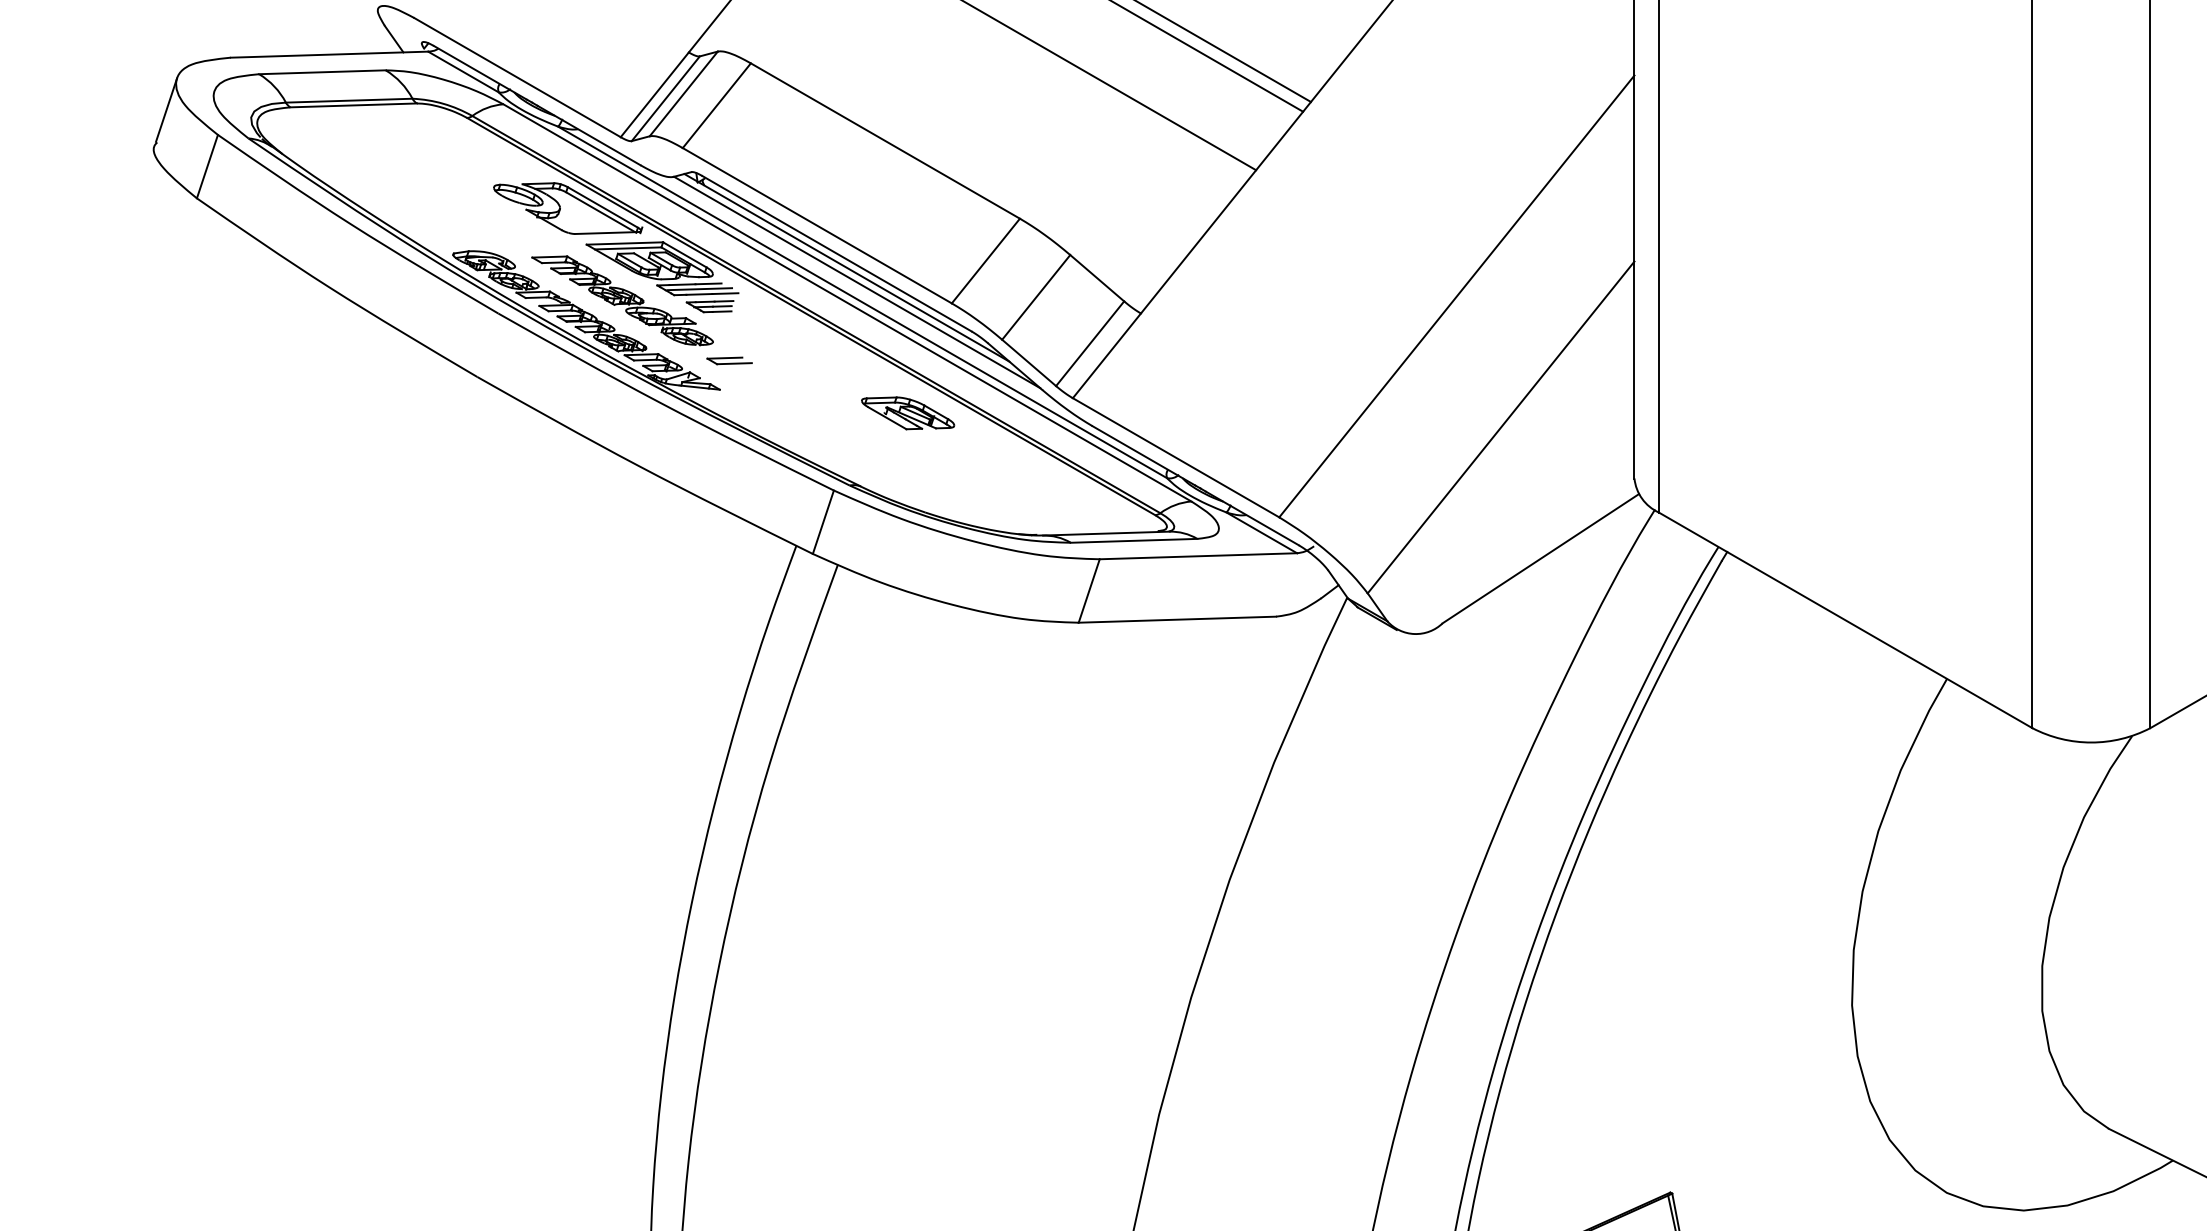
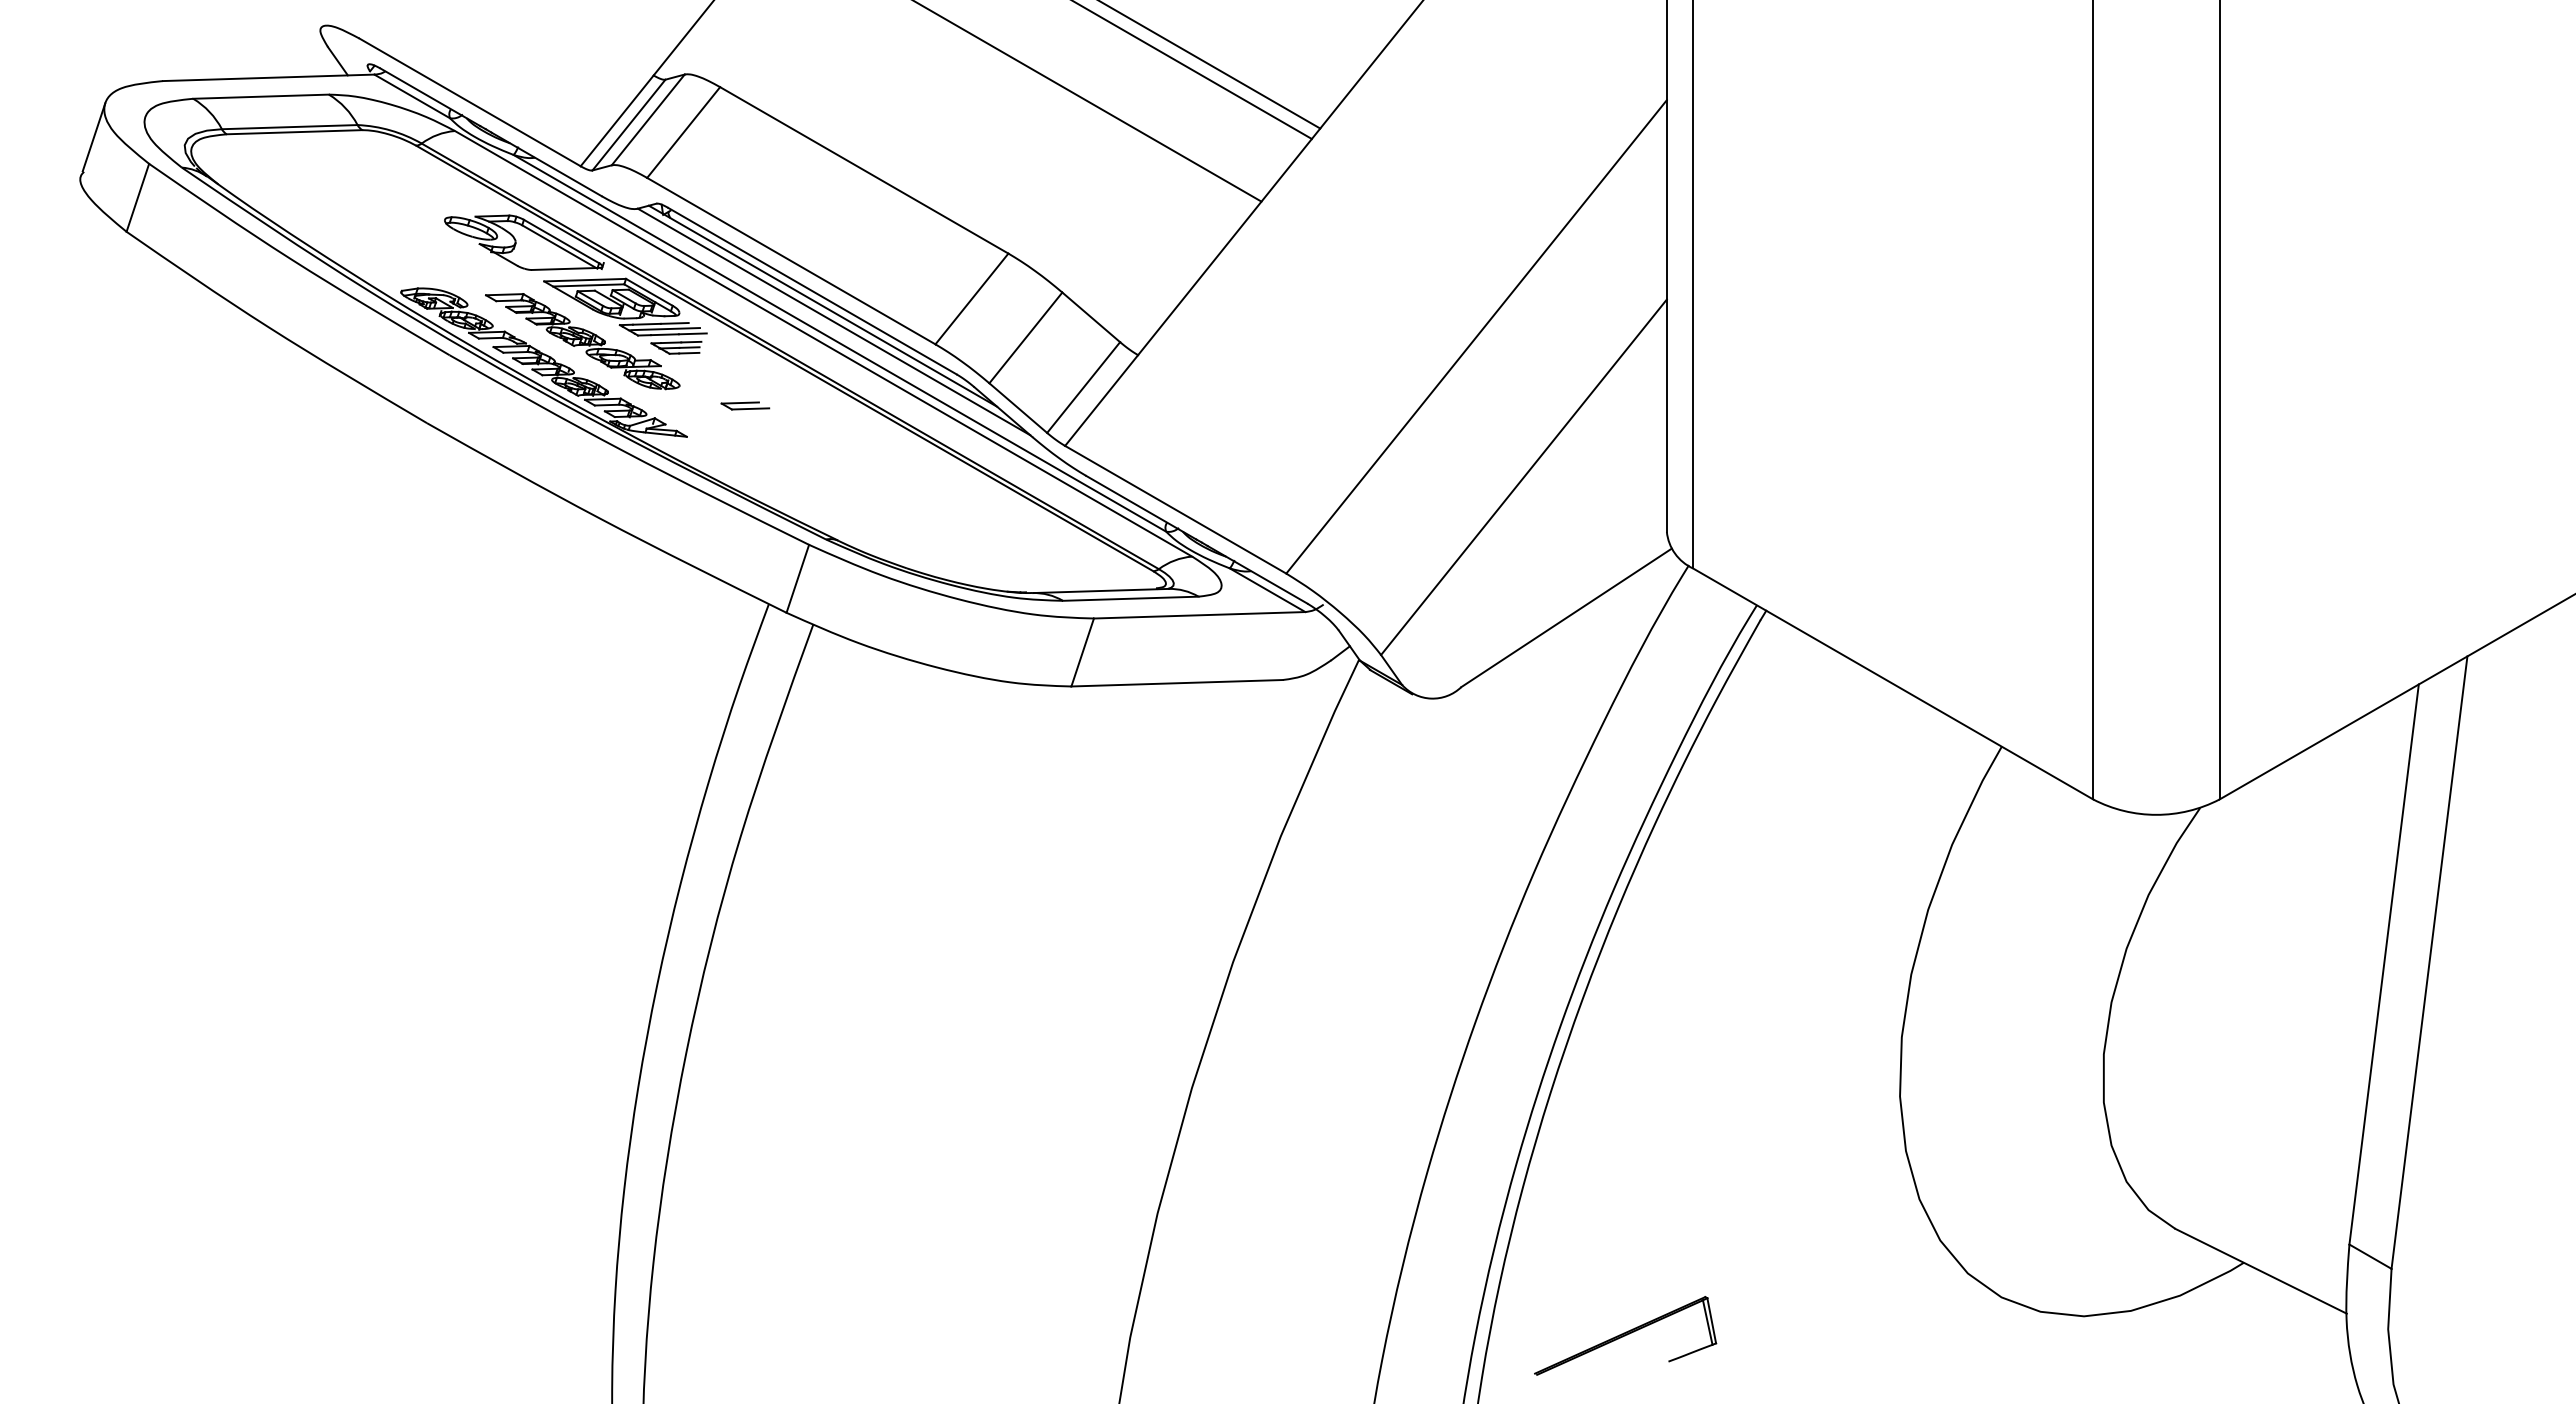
part: (729, 360) -> (745, 405), moved
part: (908, 413) -> (888, 462), removed

